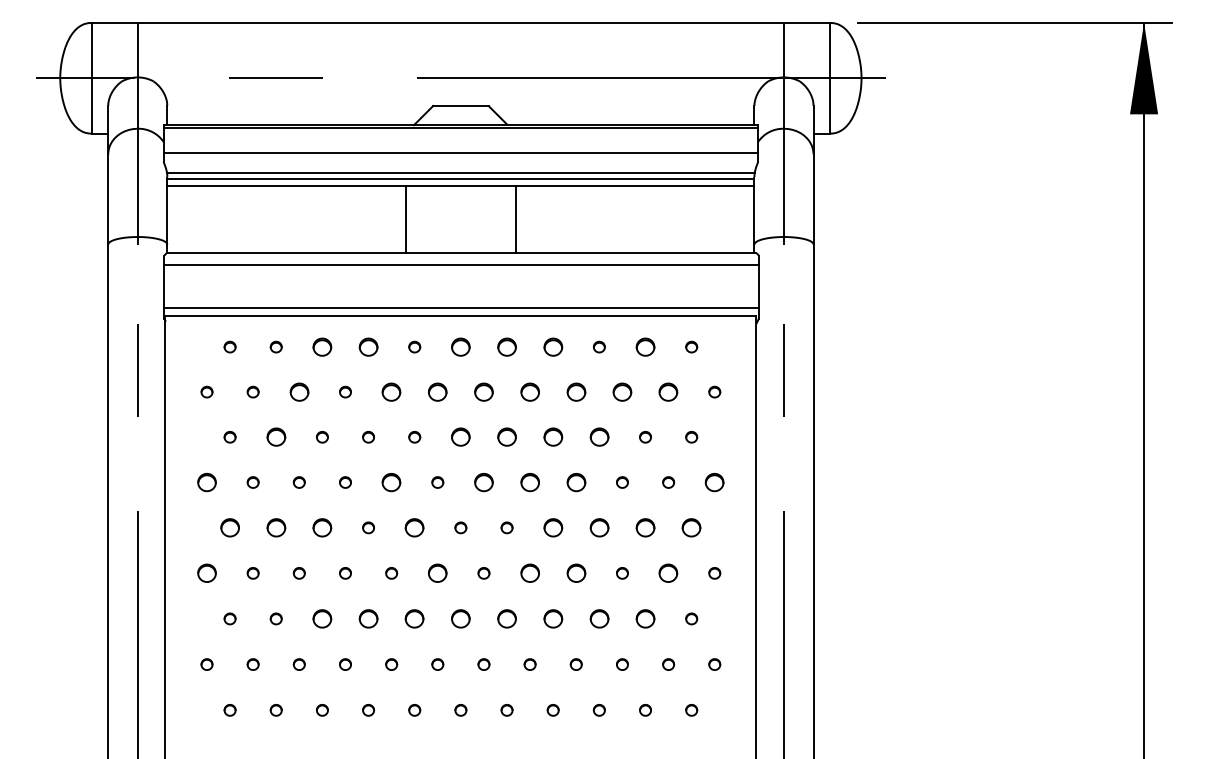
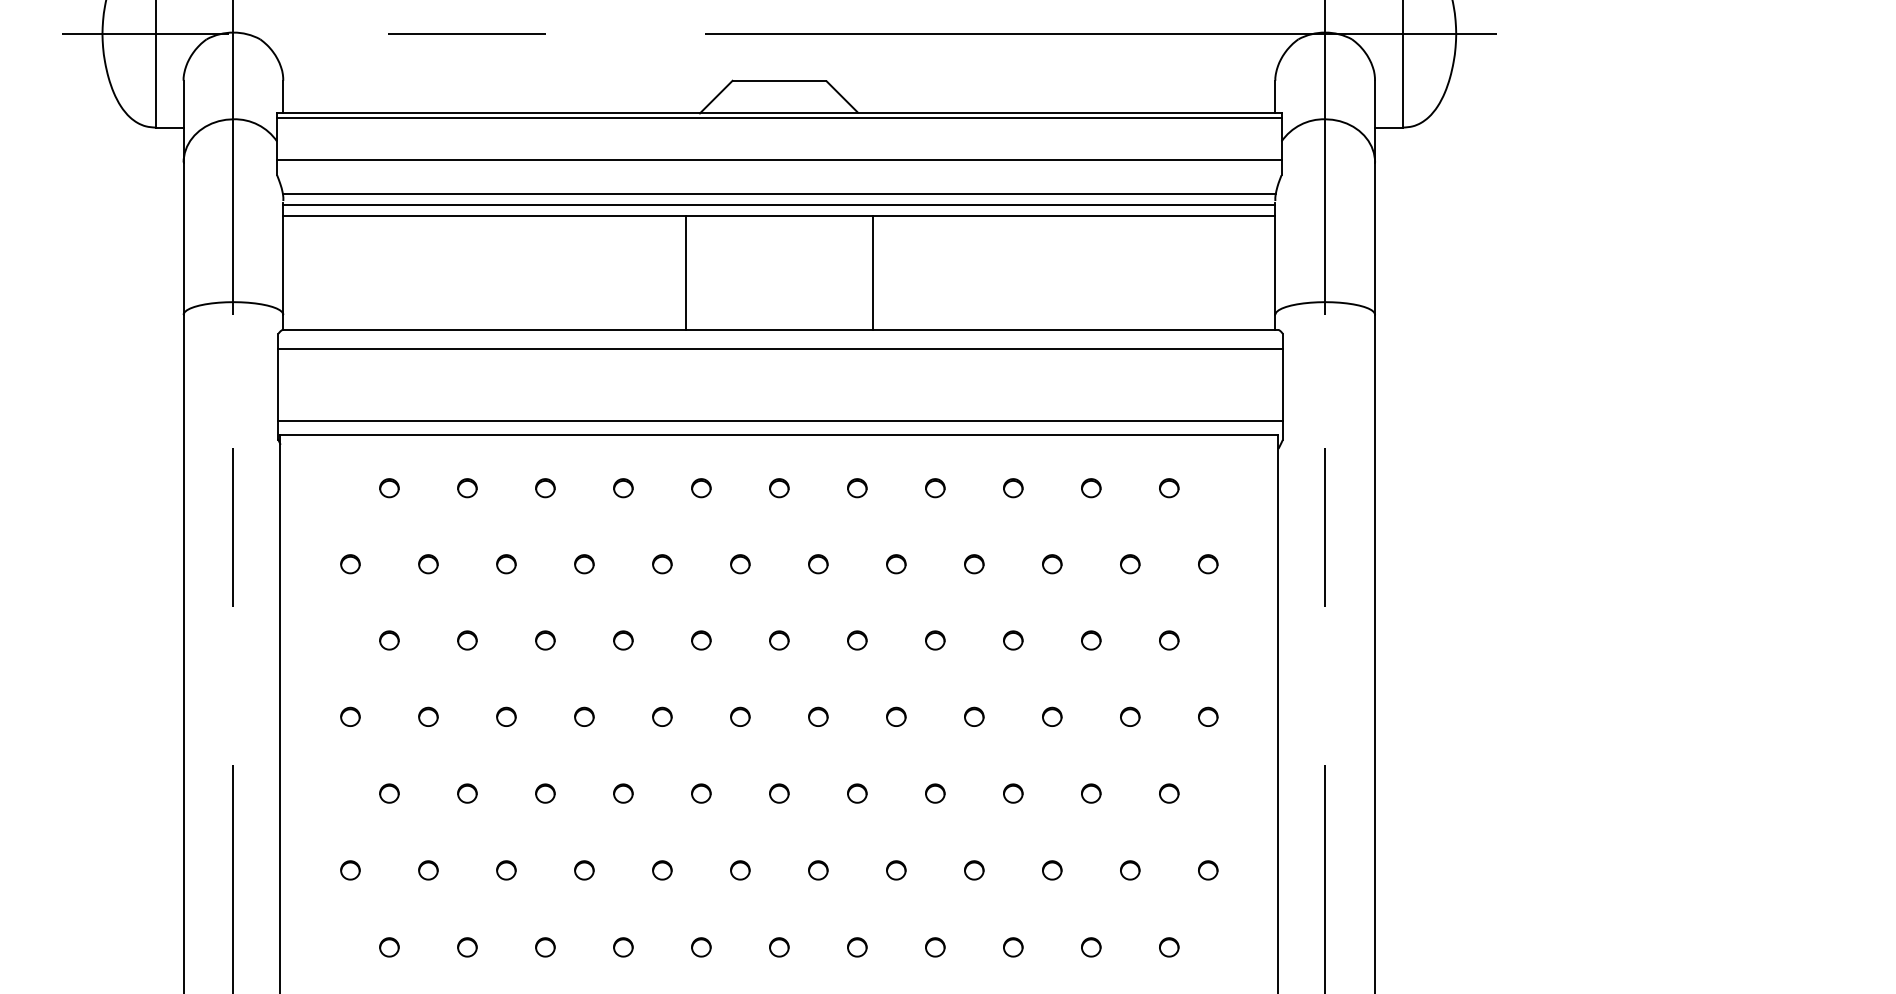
part: (322, 346) -> (545, 487), size x0.62
part: (368, 346) -> (623, 487), size x0.62
part: (460, 346) -> (778, 487), size x0.62
part: (506, 346) -> (856, 487), size x0.62
part: (552, 346) -> (934, 487), size x0.62
part: (645, 346) -> (1091, 487), size x0.62
part: (298, 391) -> (504, 563), size x0.62
part: (391, 391) -> (662, 563), size x0.62
part: (437, 391) -> (739, 563), size x0.62
part: (483, 391) -> (817, 563), size x0.62
part: (529, 391) -> (895, 563), size x0.62
part: (575, 391) -> (972, 563), size x0.62
part: (622, 391) -> (1052, 563), size x0.62
part: (668, 391) -> (1130, 563), size x0.62
part: (275, 437) -> (466, 640), size x0.62
part: (460, 437) -> (778, 640), size x0.62
part: (506, 437) -> (856, 640), size x0.62
part: (552, 437) -> (934, 640), size x0.62
part: (598, 437) -> (1011, 640), size x0.62
part: (206, 482) -> (349, 716), size x0.62
part: (391, 482) -> (662, 716), size x0.62
part: (483, 482) -> (817, 716), size x0.62
part: (529, 482) -> (895, 716), size x0.62
part: (575, 482) -> (972, 716), size x0.62
part: (714, 482) -> (1207, 716), size x0.62
part: (229, 527) -> (388, 792), size x0.62
part: (275, 527) -> (466, 792), size x0.62
part: (322, 527) -> (545, 792), size x0.62
part: (414, 527) -> (700, 792), size x0.62
part: (552, 527) -> (934, 792), size x0.62
part: (598, 527) -> (1011, 792), size x0.62
part: (645, 527) -> (1091, 792), size x0.62
part: (691, 527) -> (1168, 792), size x0.62
part: (206, 573) -> (349, 870), size x0.62
part: (437, 573) -> (739, 870), size x0.62
part: (529, 573) -> (895, 870), size x0.62
part: (575, 573) -> (972, 870), size x0.62
part: (668, 573) -> (1130, 870), size x0.62
part: (322, 618) -> (545, 946), size x0.62
part: (368, 618) -> (623, 946), size x0.62
part: (414, 618) -> (700, 946), size x0.62
part: (460, 618) -> (778, 946), size x0.62
part: (506, 618) -> (856, 946), size x0.62
part: (552, 618) -> (934, 946), size x0.62
part: (598, 618) -> (1011, 946), size x0.62
part: (645, 618) -> (1091, 946), size x0.62

